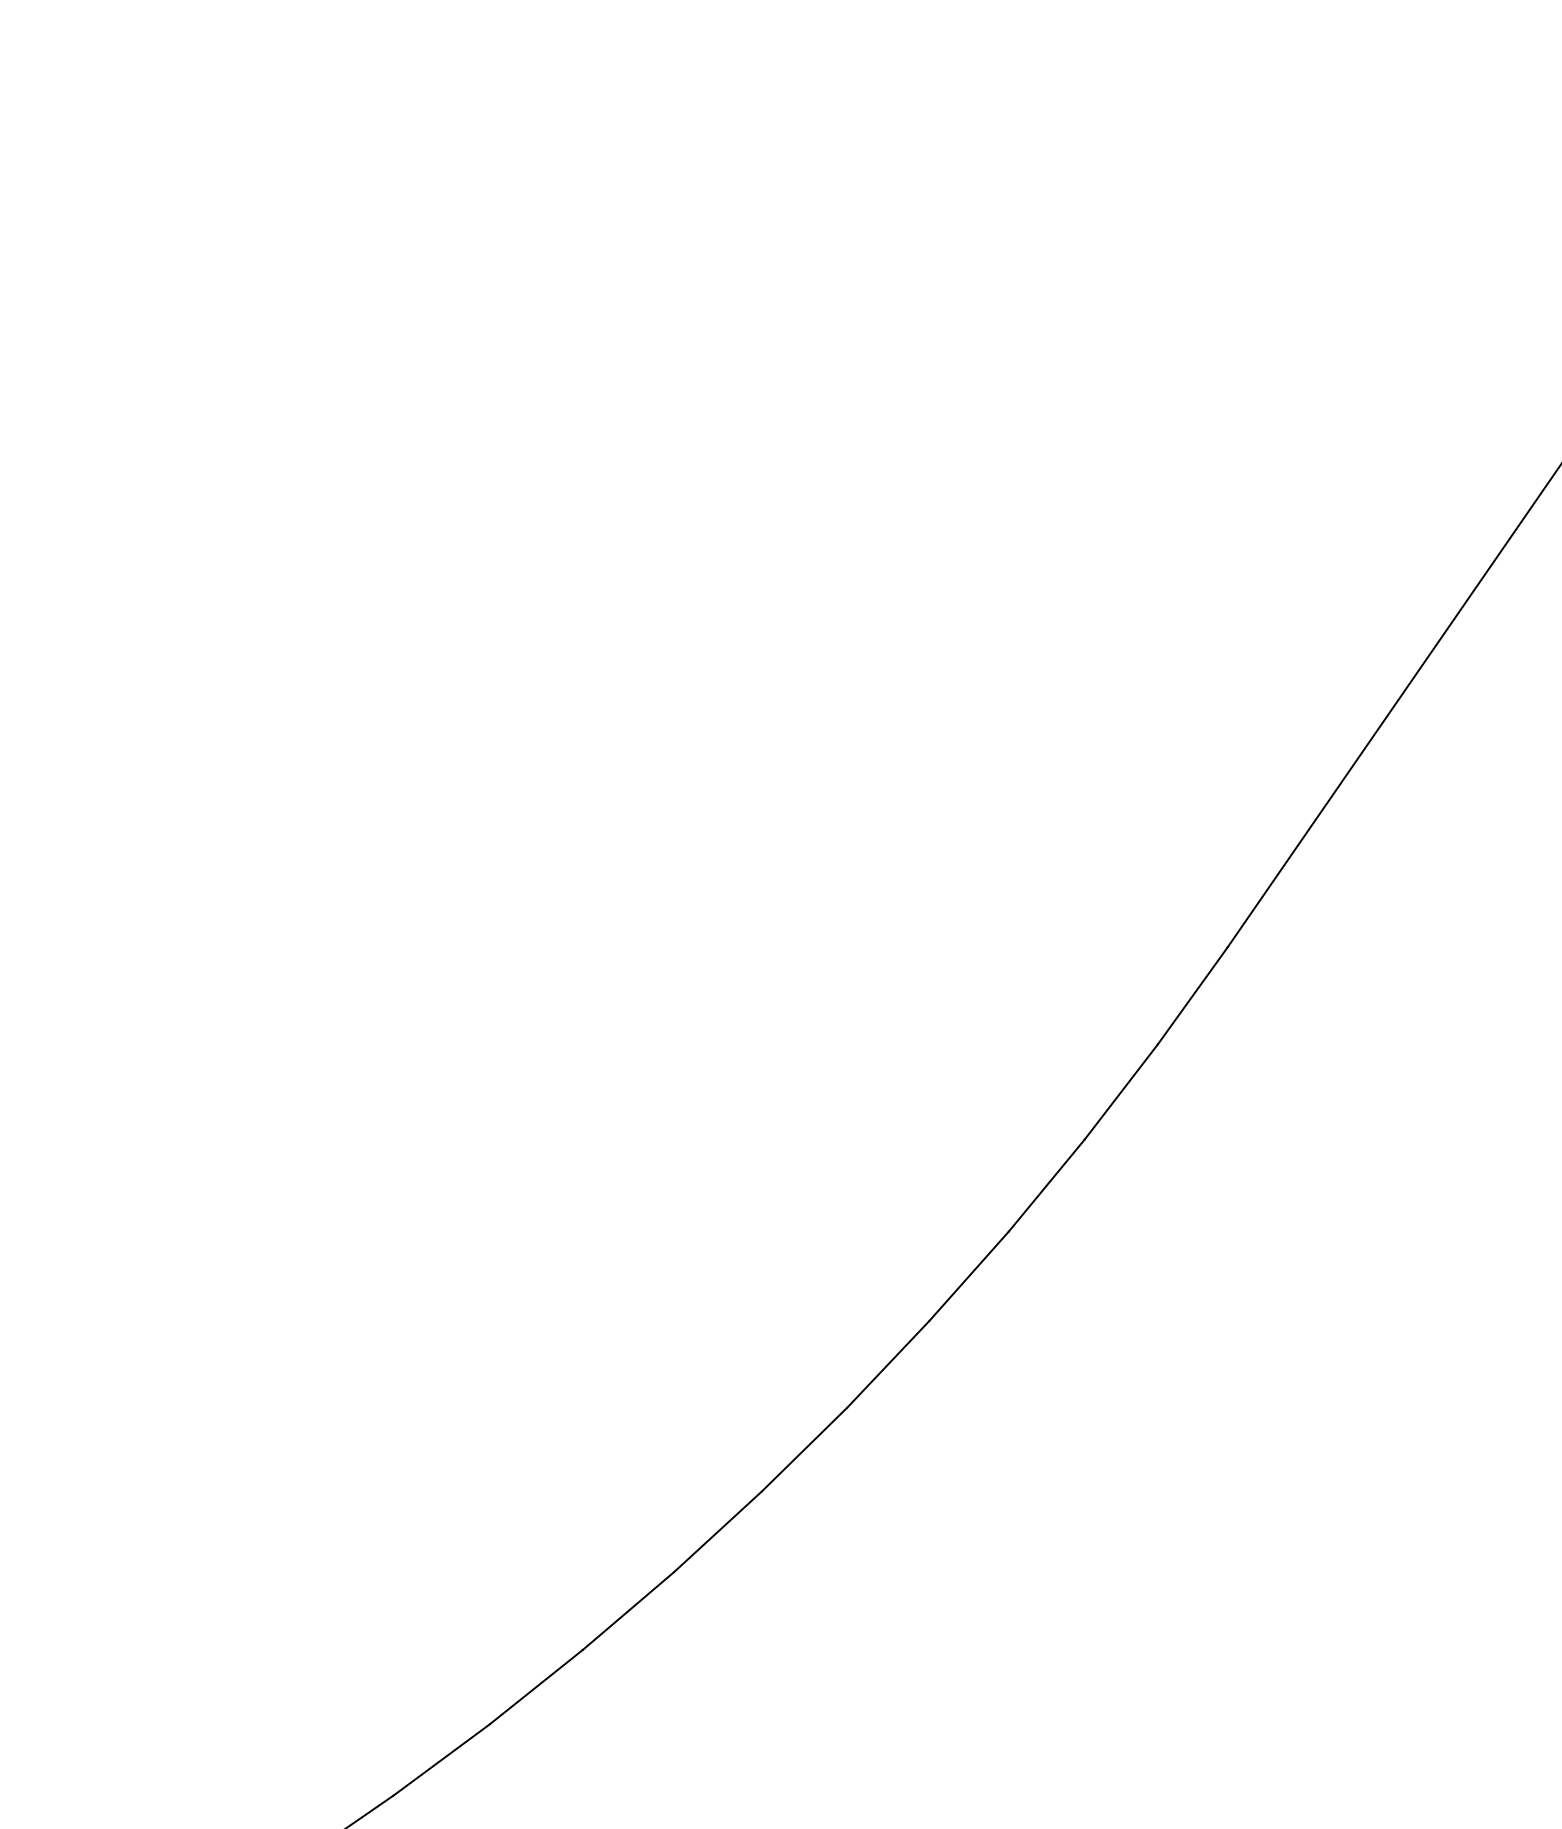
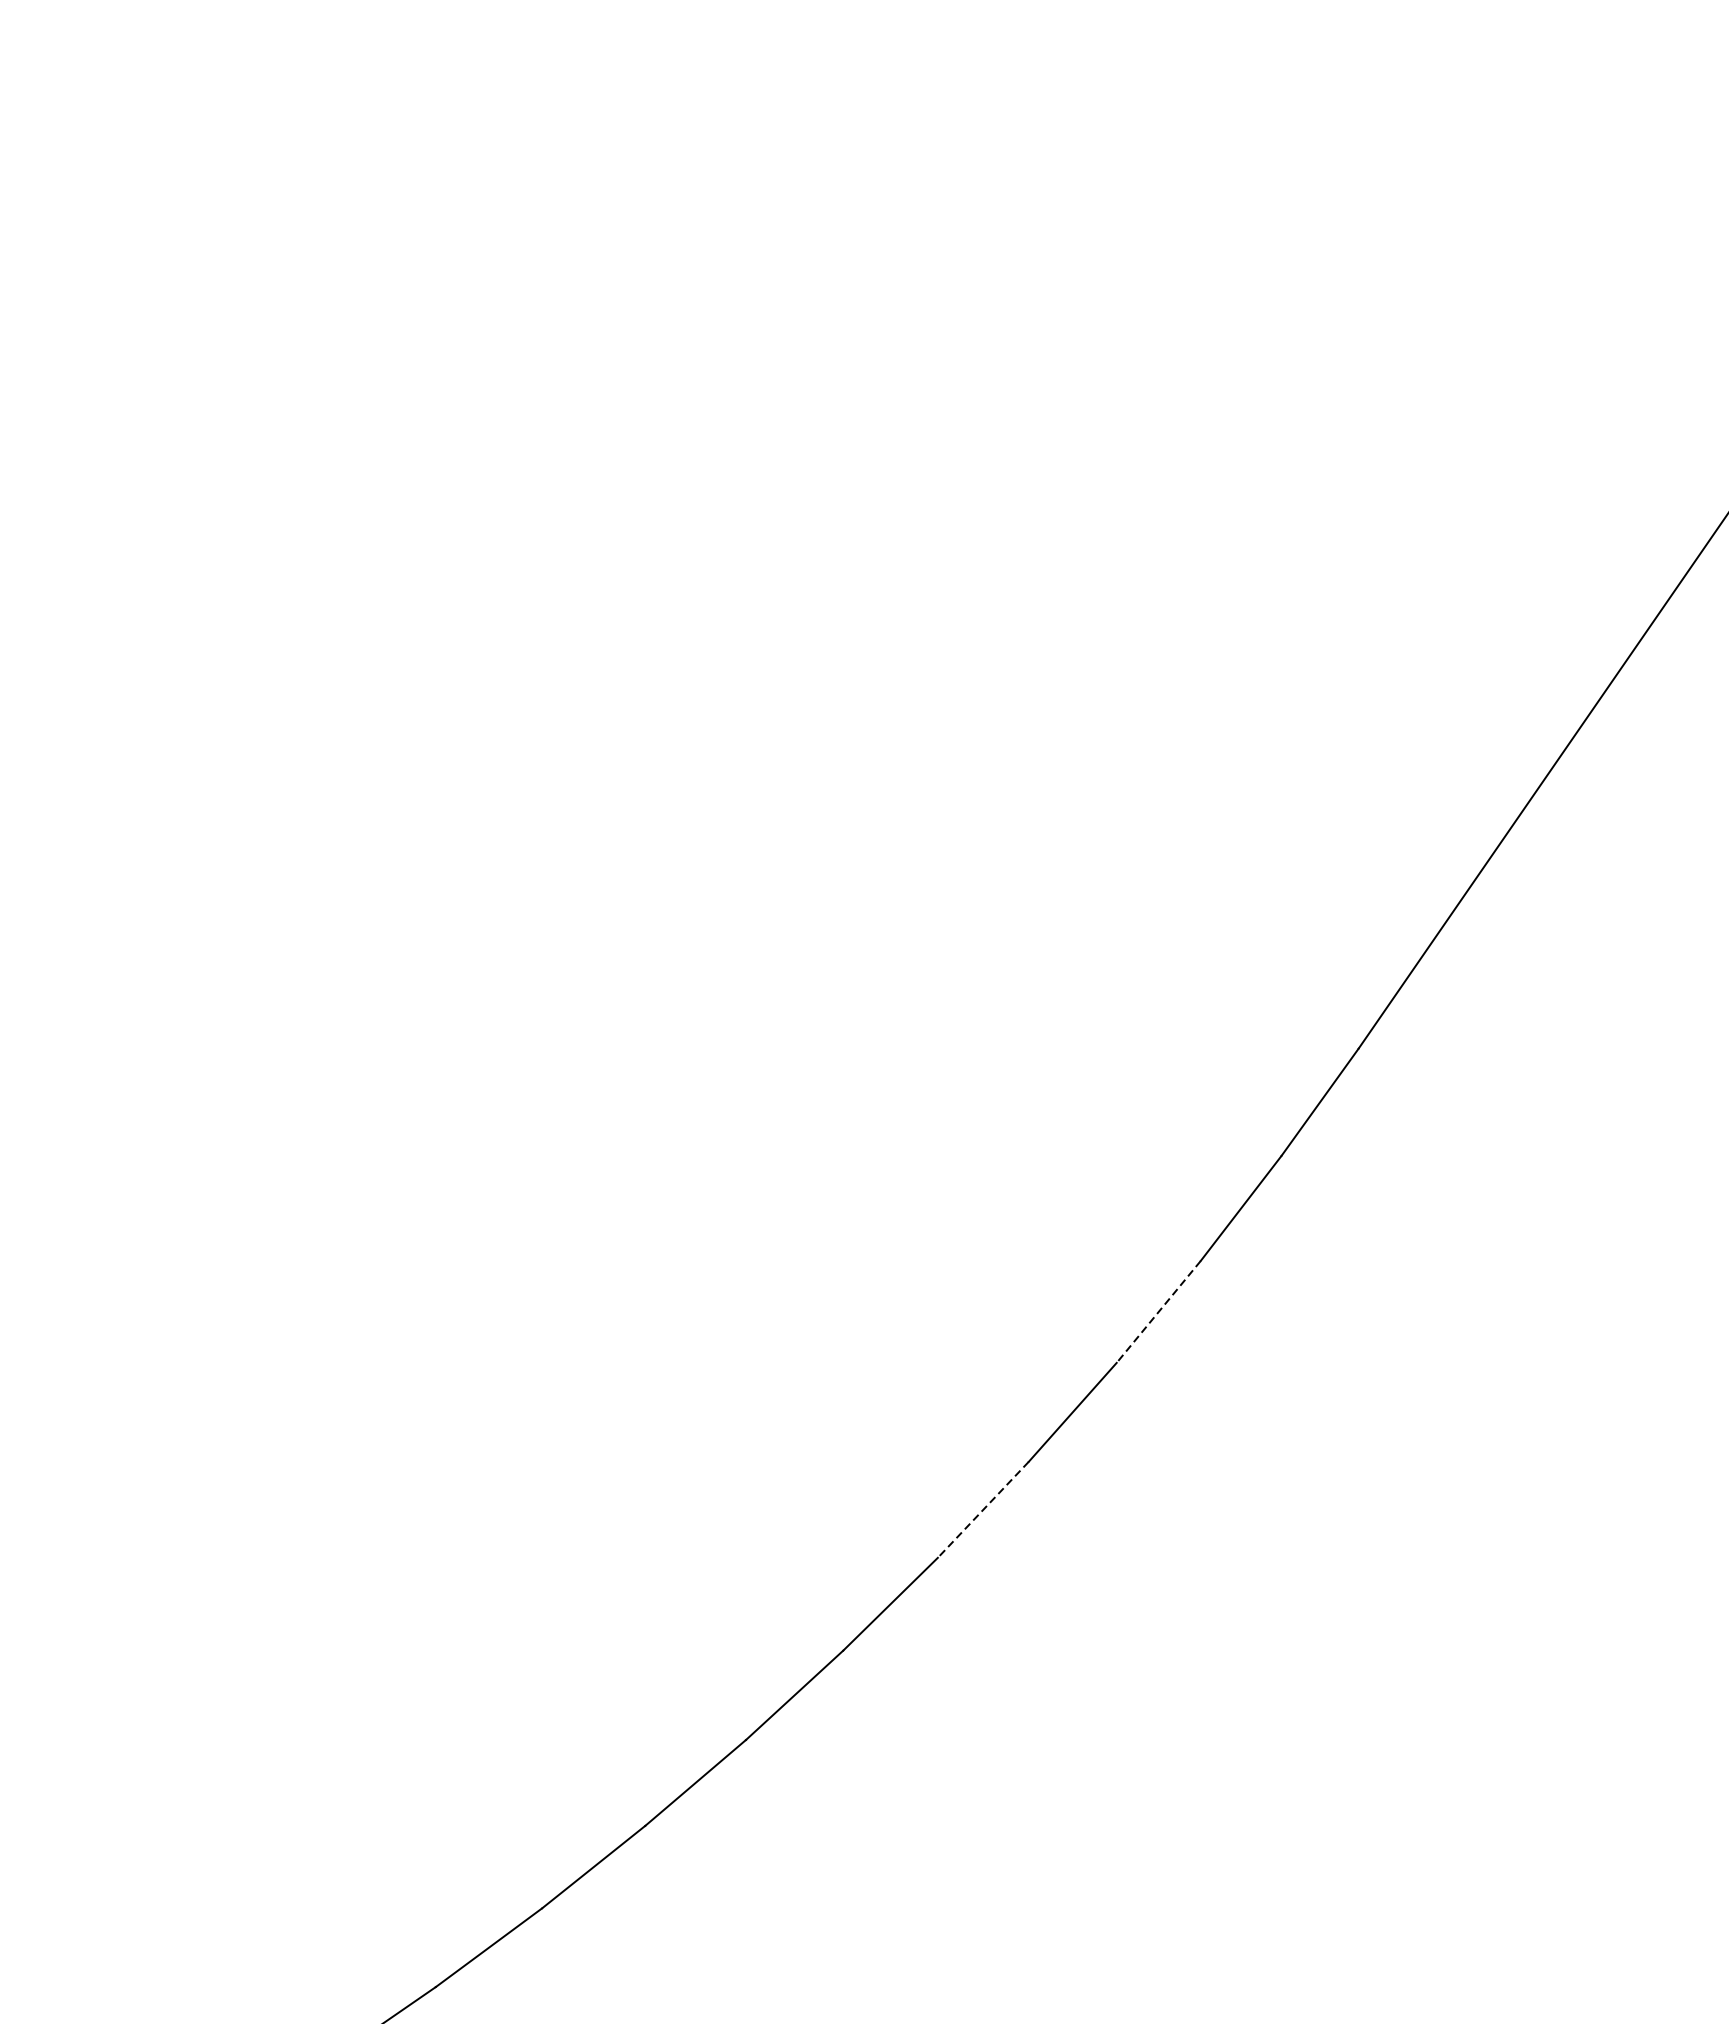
line: (1046, 1185) -> (1158, 1311), solid -> dashed
line: (888, 1364) -> (983, 1510), solid -> dashed

